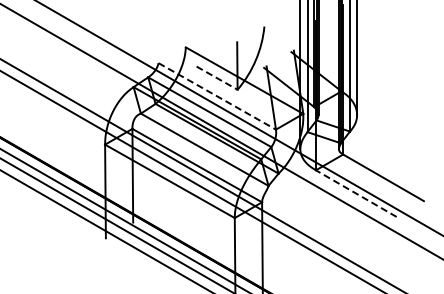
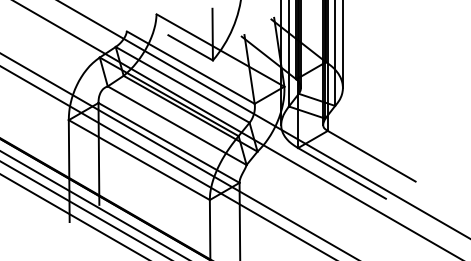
line: (217, 78) -> (191, 48), dashed -> solid
line: (217, 96) -> (191, 67), dashed -> solid
line: (356, 193) -> (342, 173), dashed -> solid

